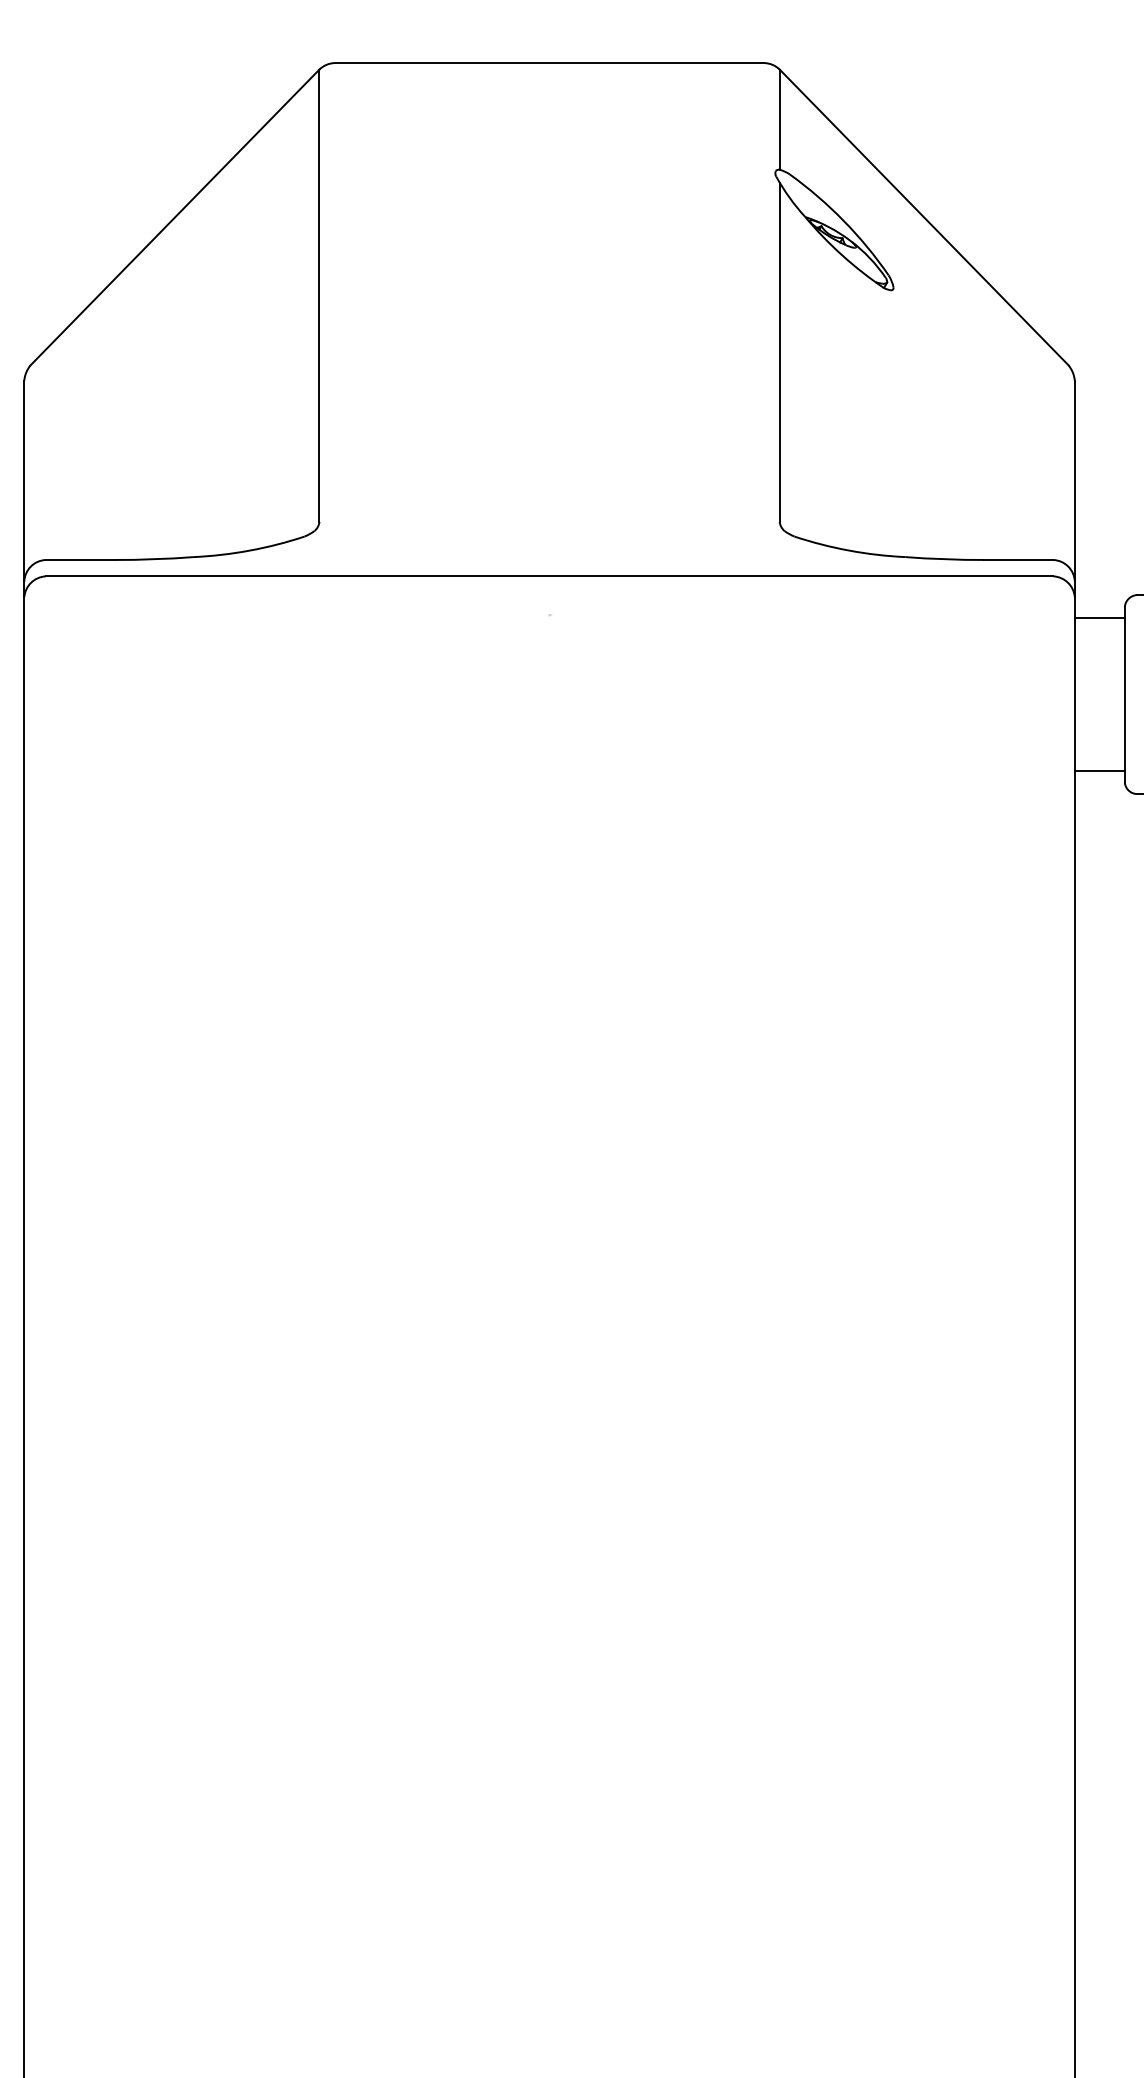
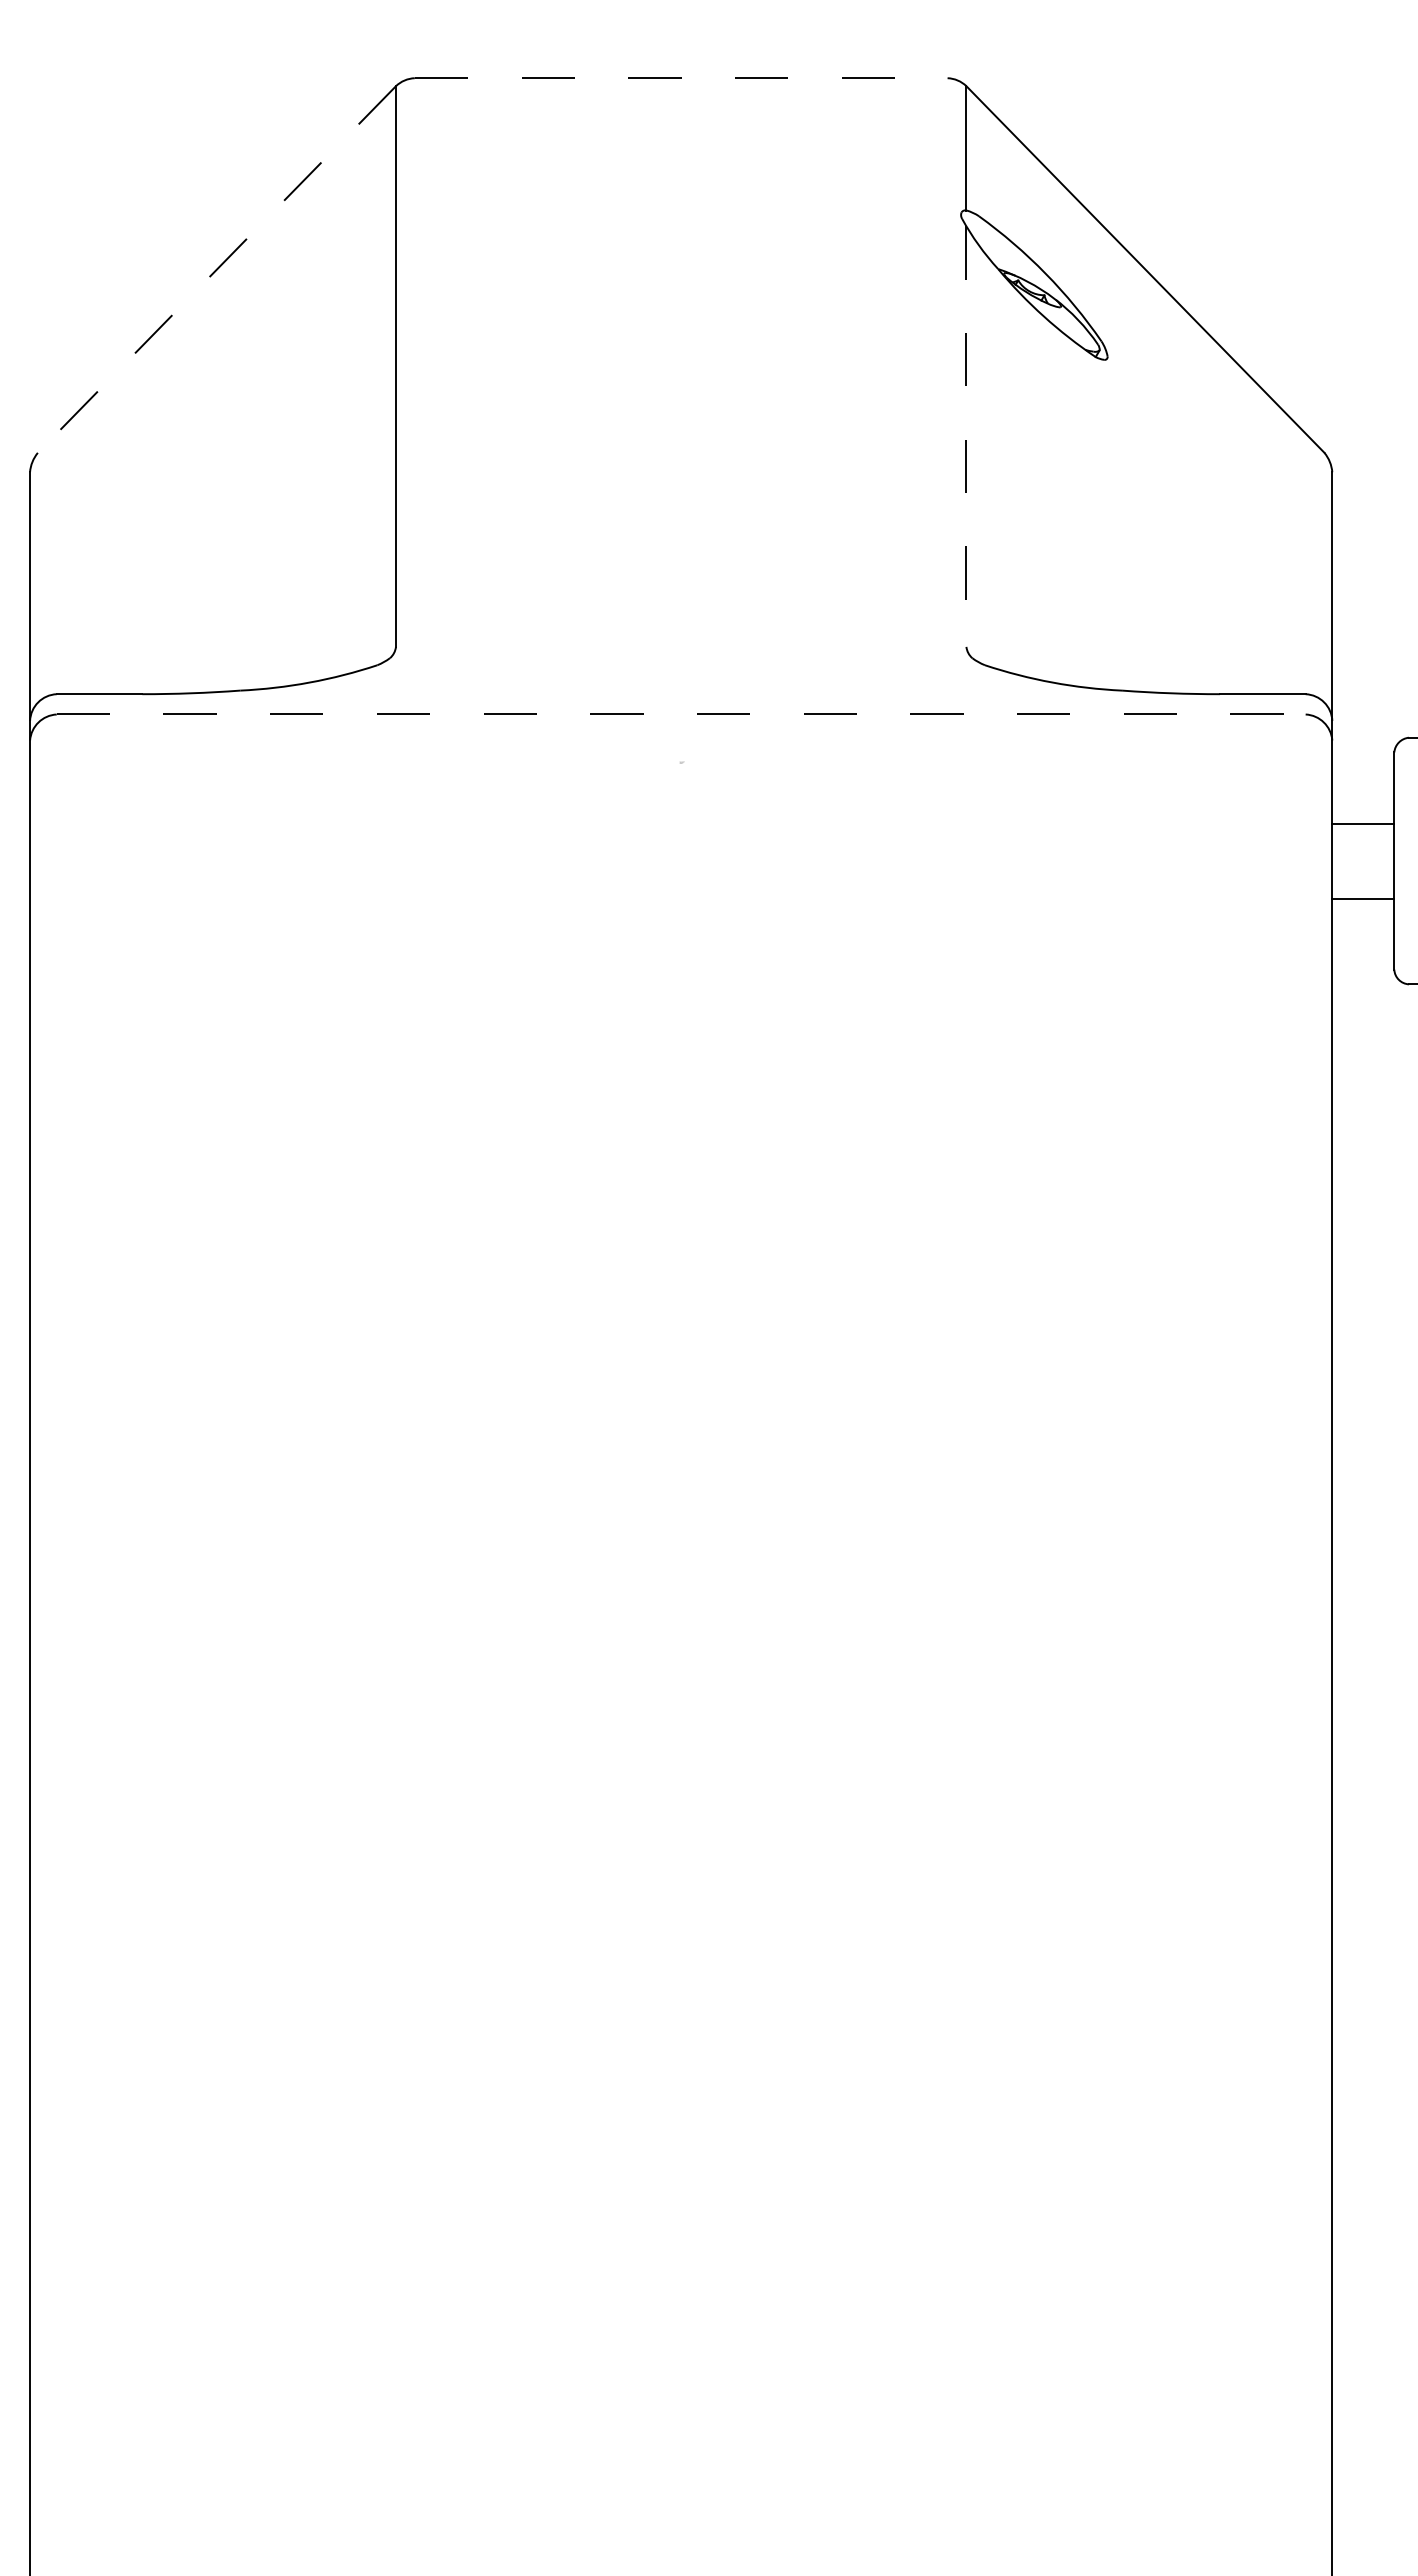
line: (549, 63) -> (681, 78), solid -> dashed
line: (174, 217) -> (216, 269), solid -> dashed
line: (779, 352) -> (966, 437), solid -> dashed
line: (549, 576) -> (681, 714), solid -> dashed
line: (1099, 618) -> (1363, 823), moved
line: (1099, 770) -> (1363, 898), moved

